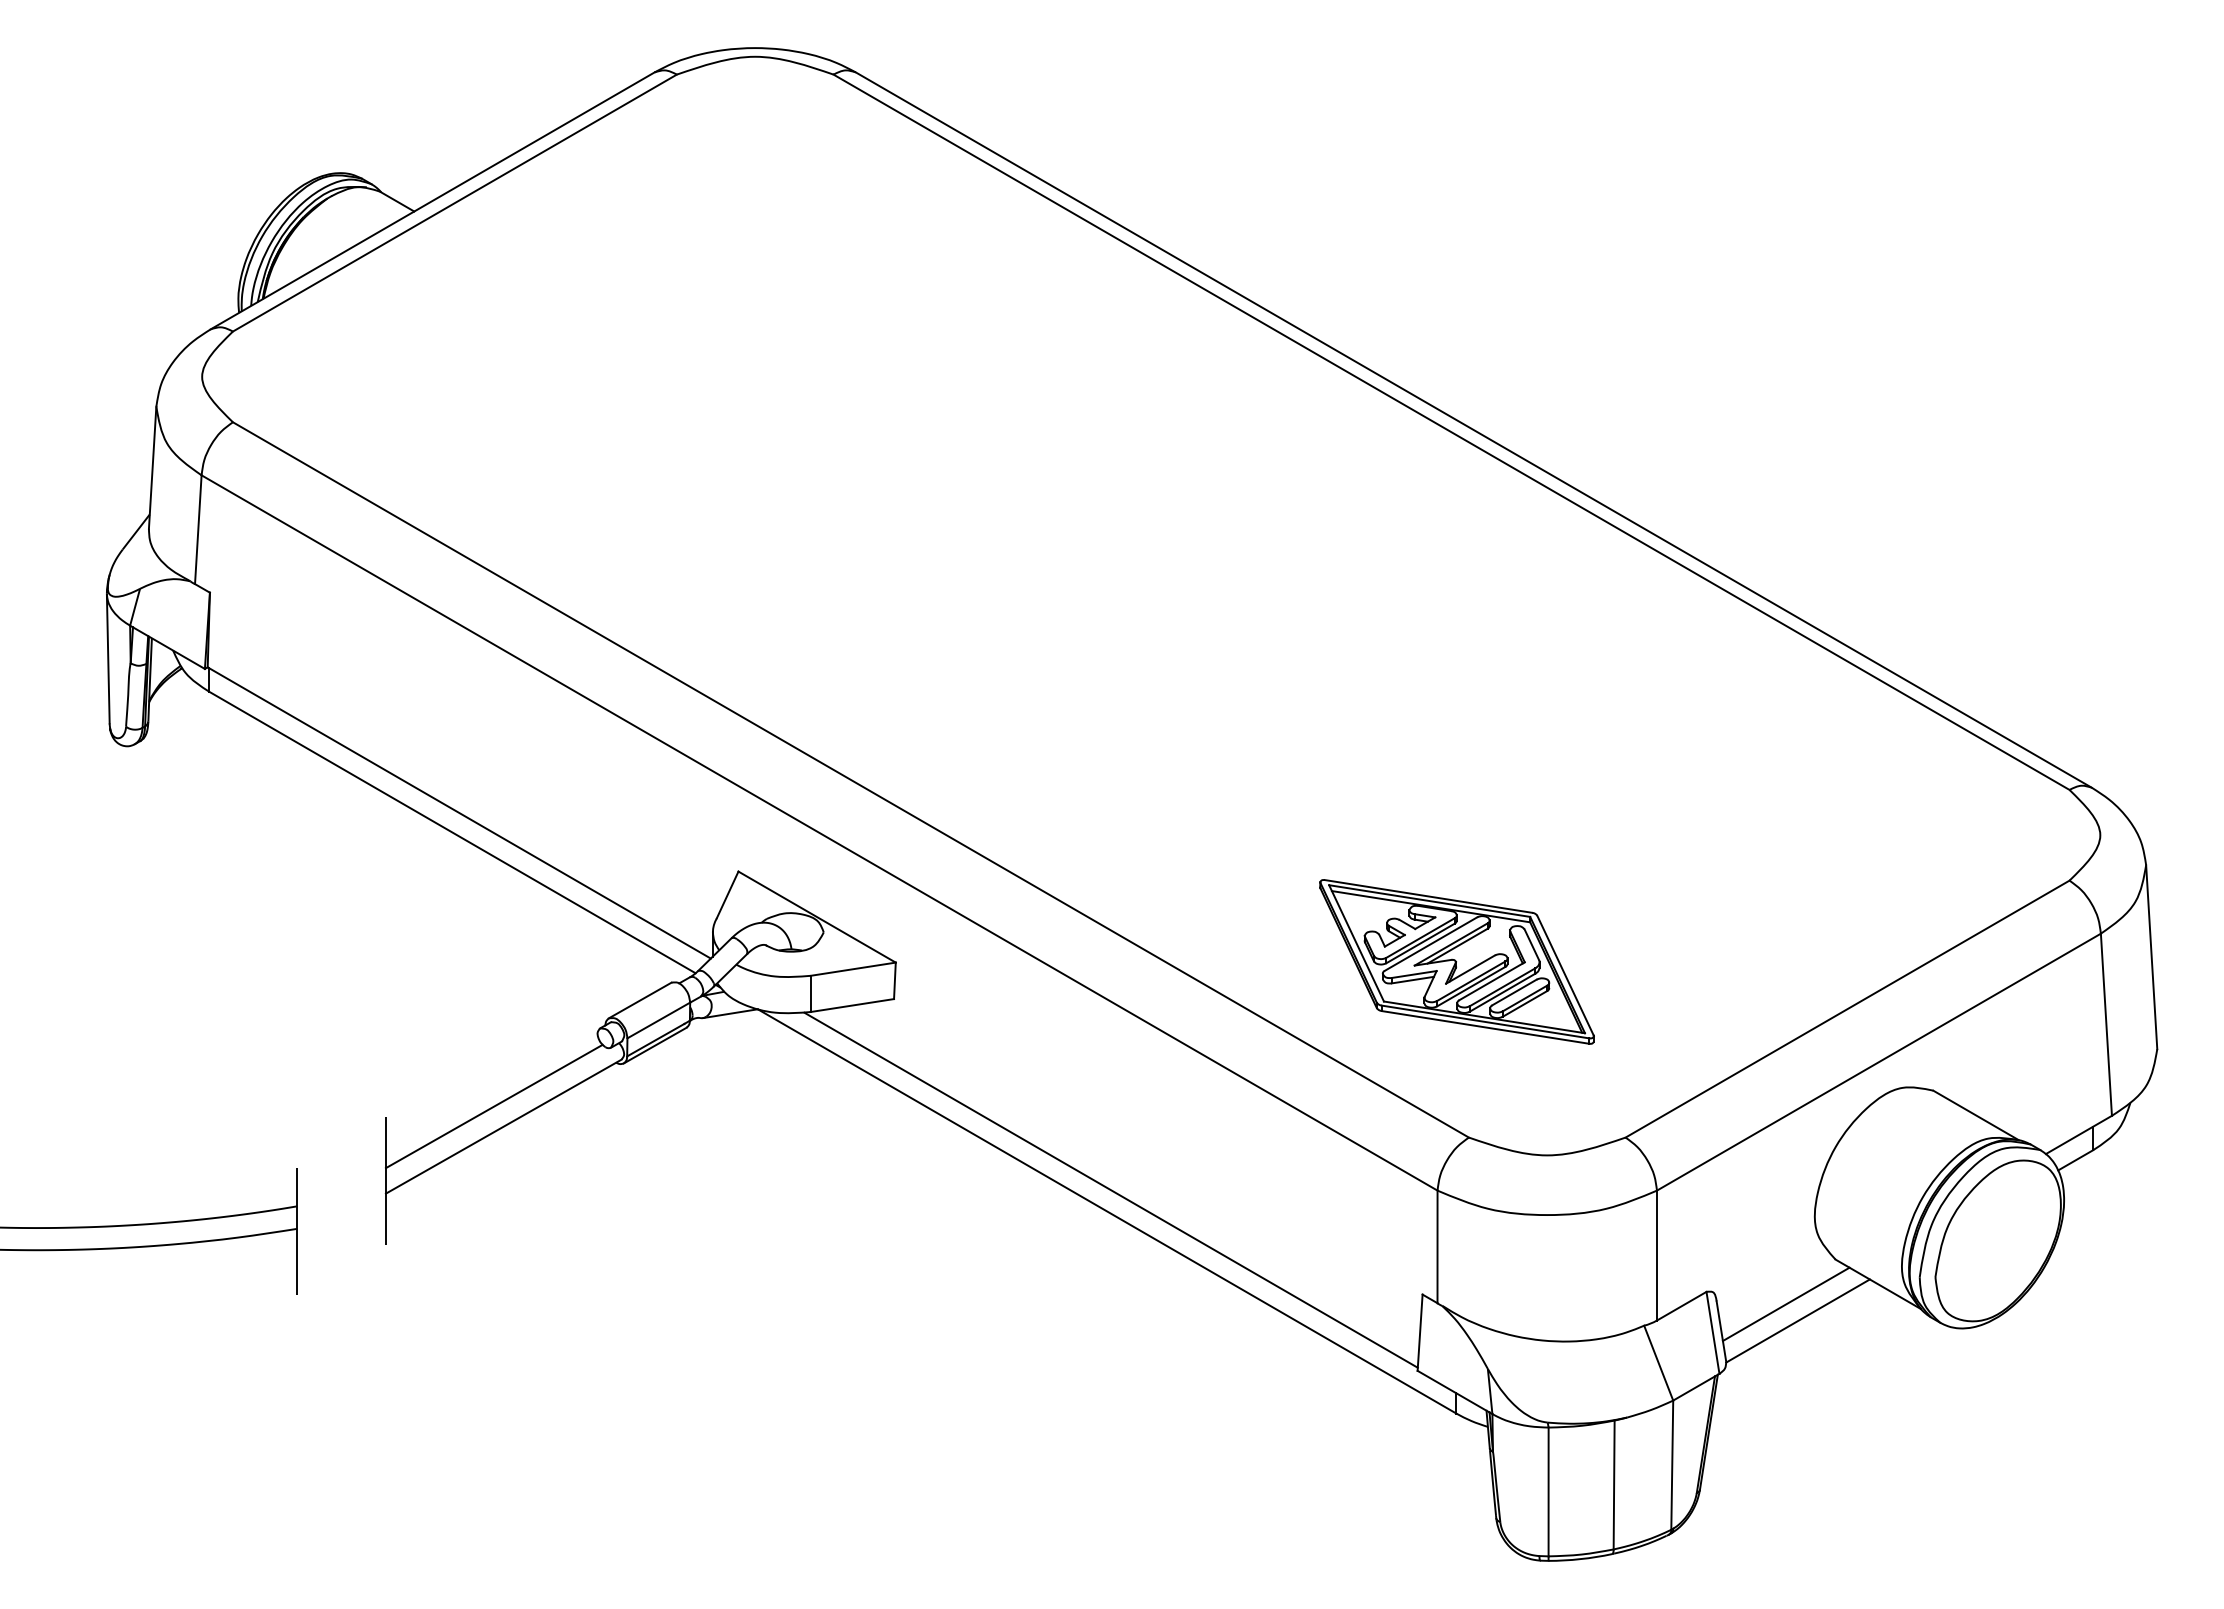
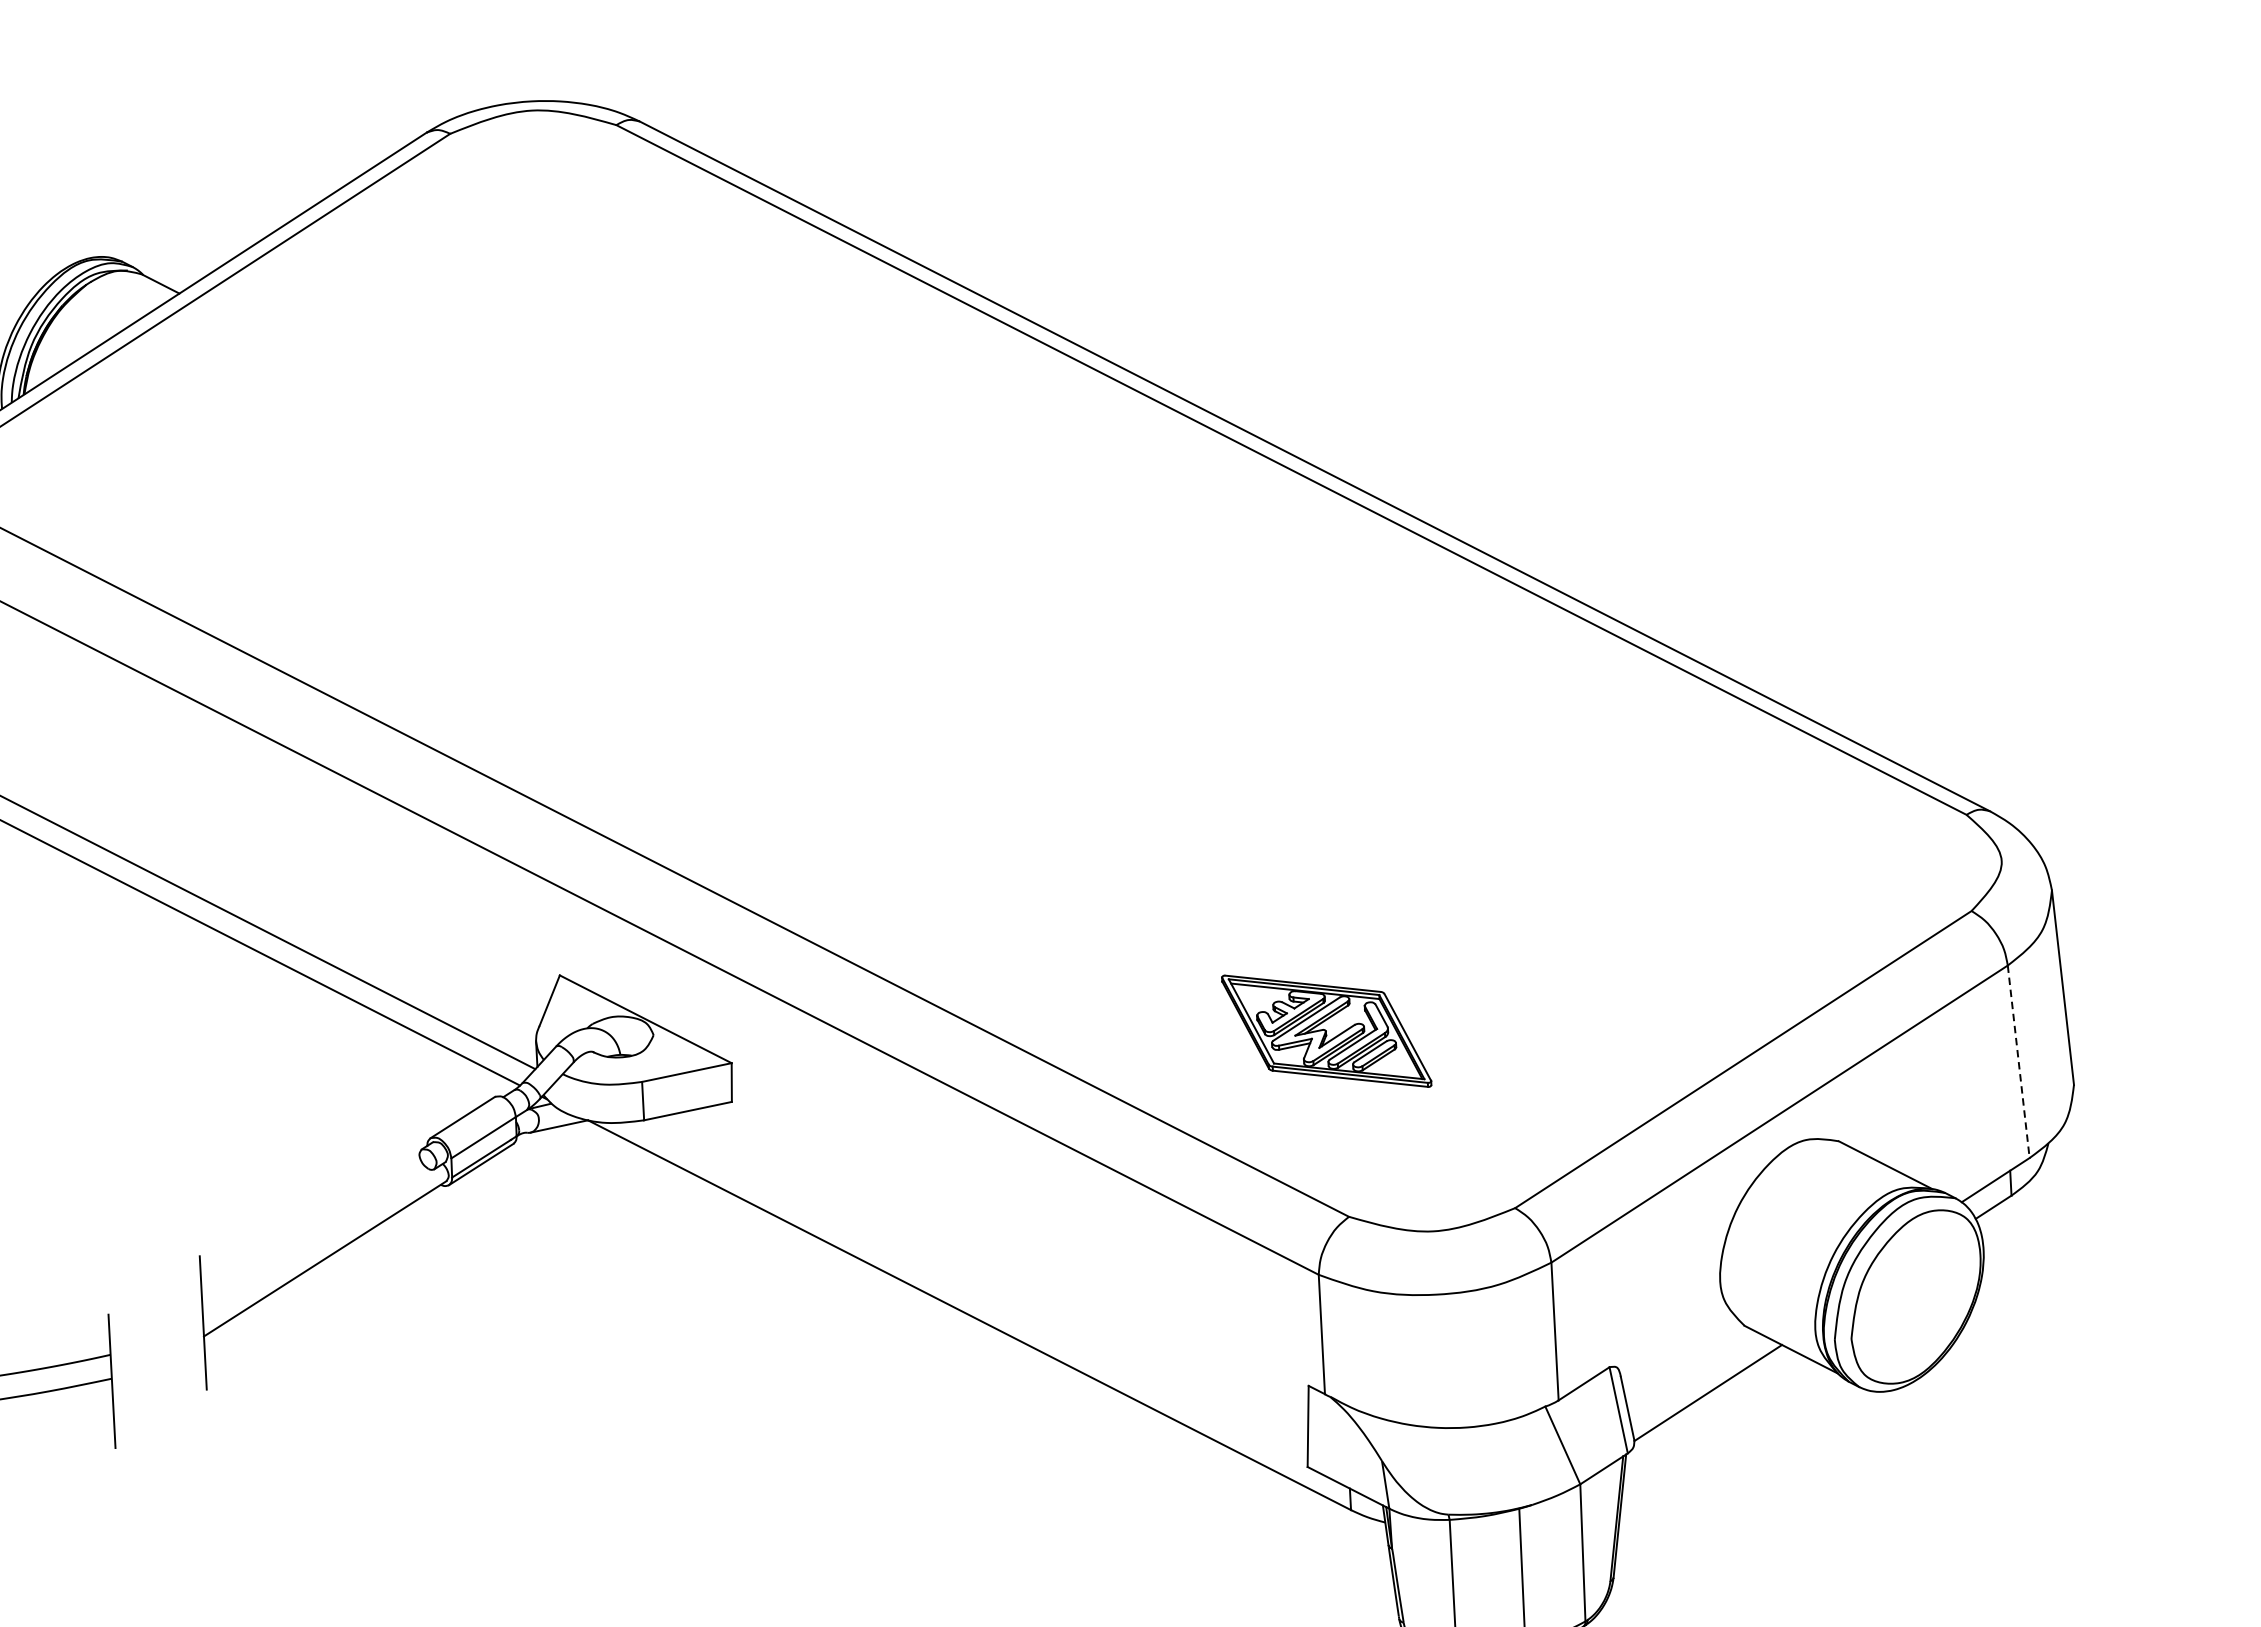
part: (1456, 961) -> (1326, 1030), size x0.7
line: (2106, 1025) -> (2018, 1062), solid -> dashed
line: (493, 1106) -> (313, 1238), removed
line: (1110, 1189) -> (971, 1291), removed
line: (1785, 1304) -> (1694, 1376), removed

